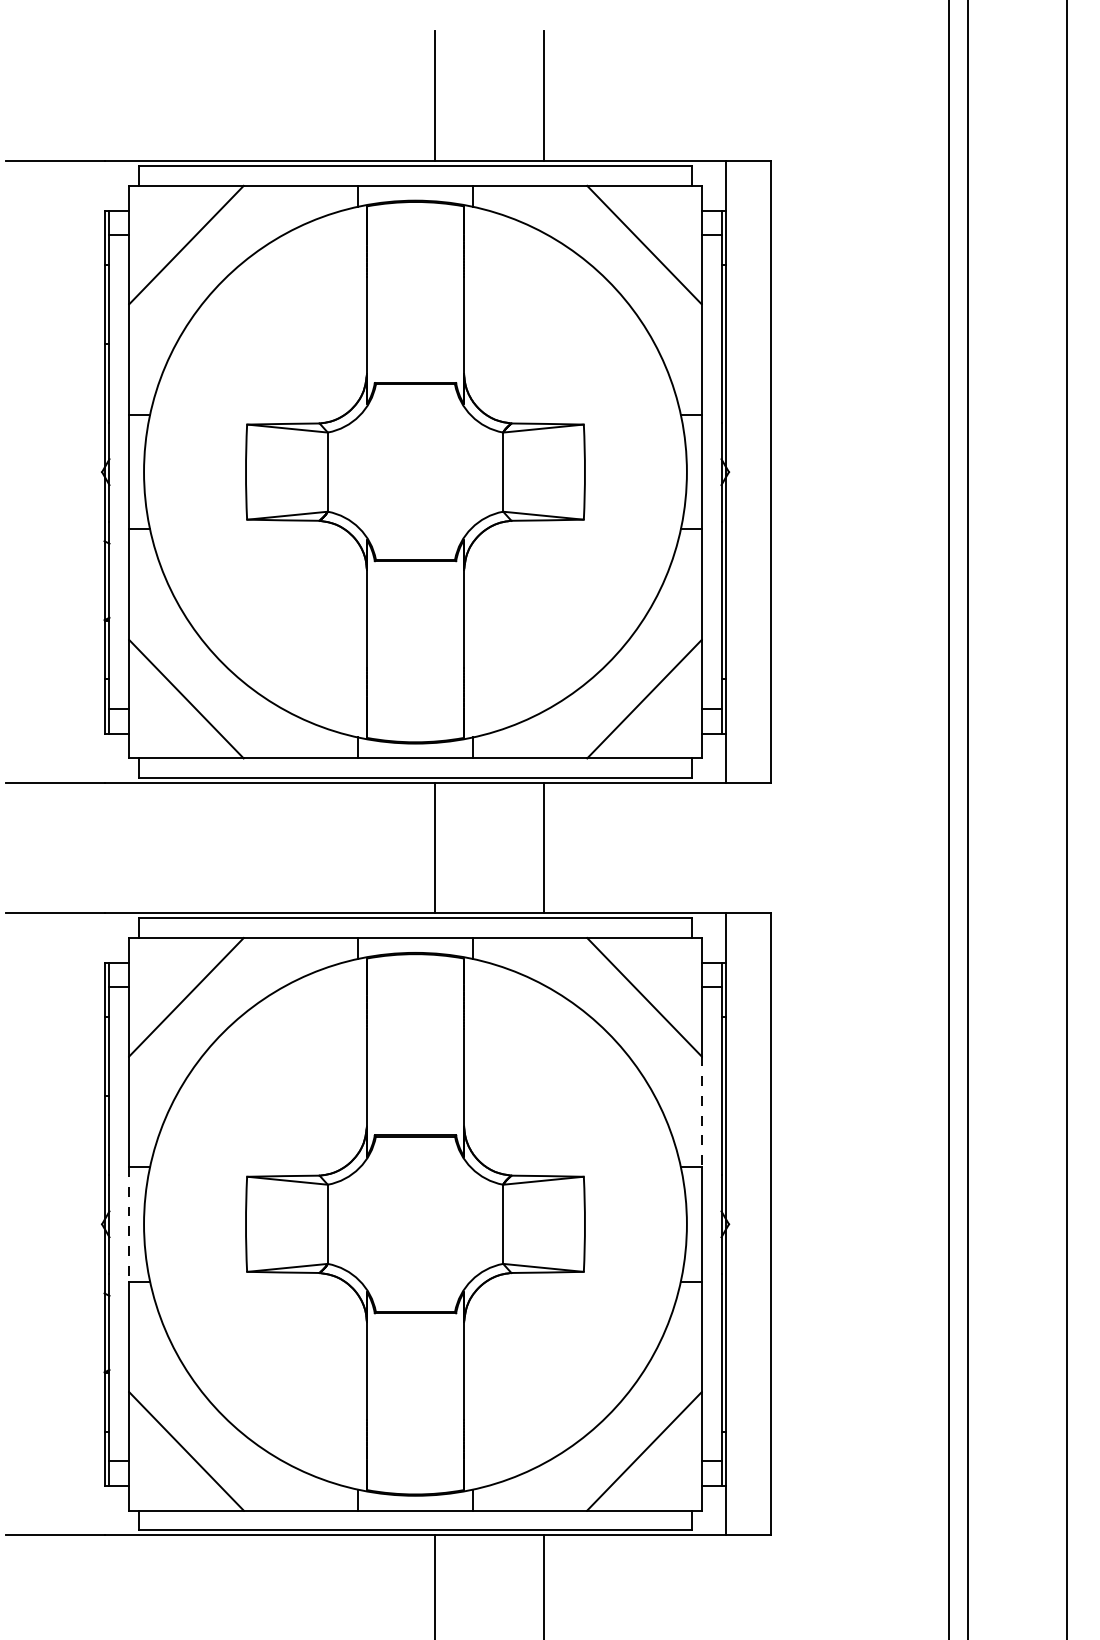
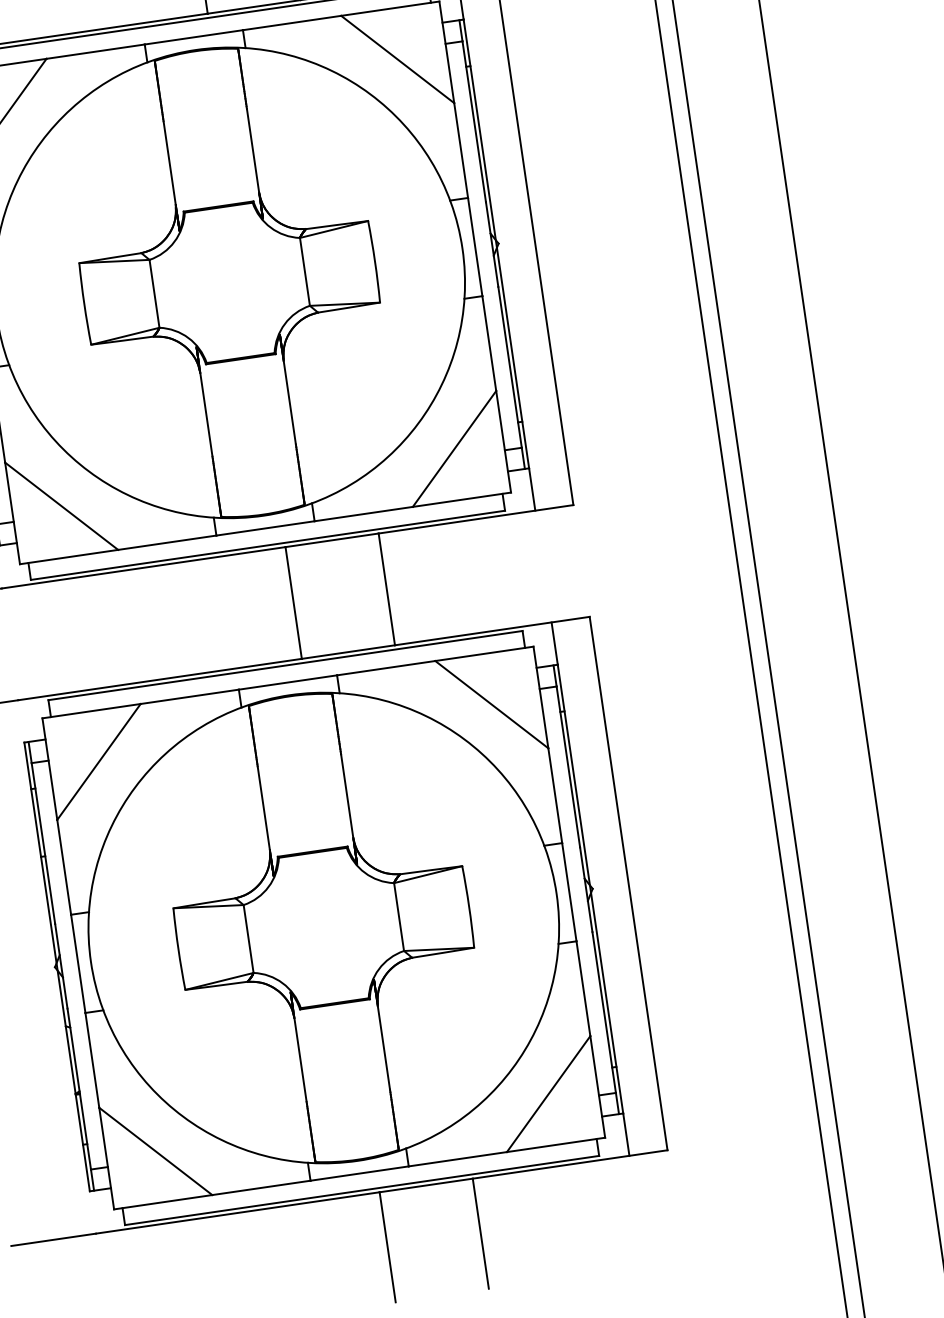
line: (701, 1112) -> (555, 796), dashed -> solid
line: (129, 1224) -> (78, 963), dashed -> solid

